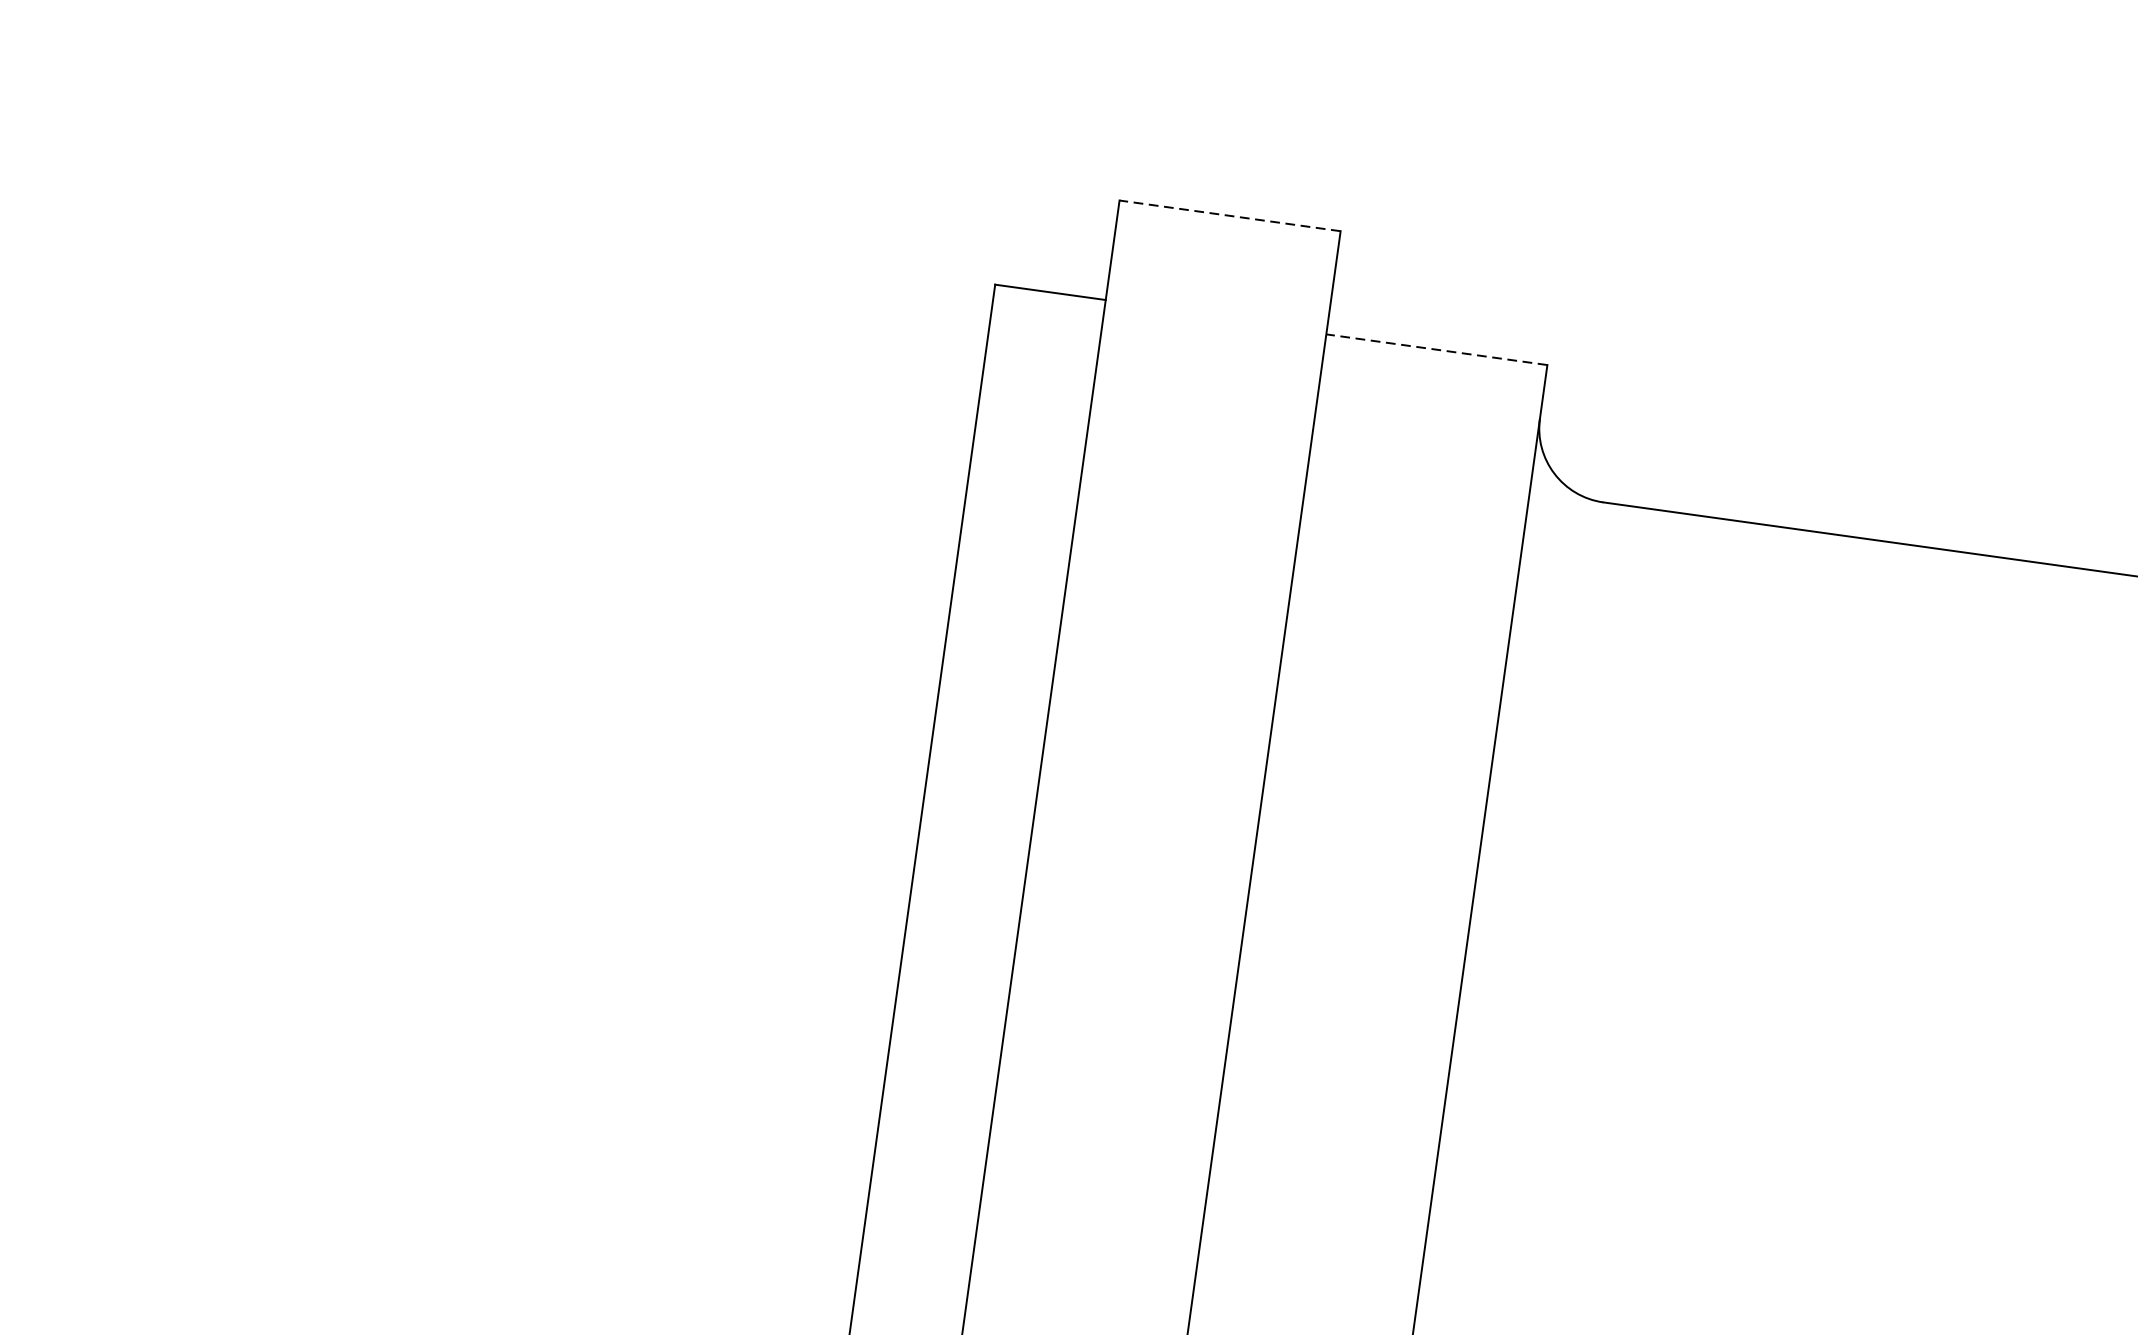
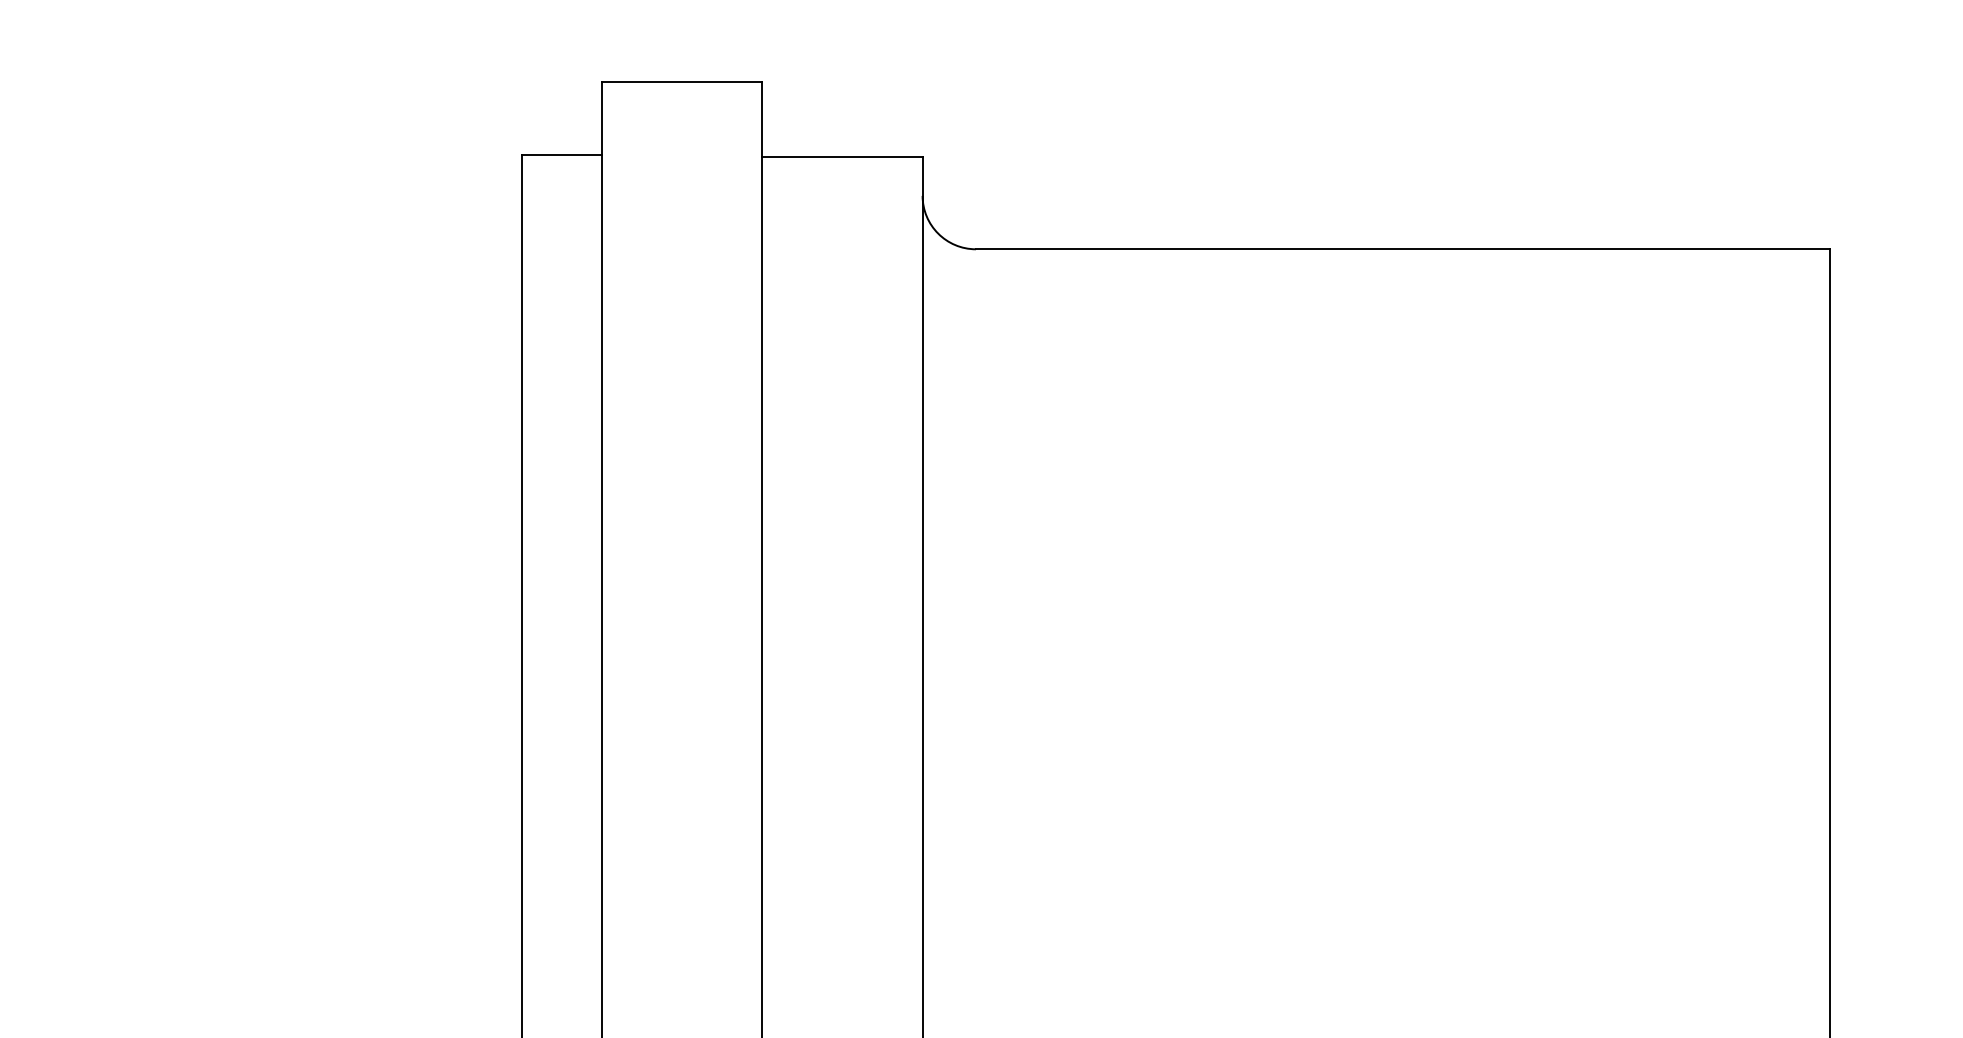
line: (1228, 215) -> (681, 82), dashed -> solid
line: (1436, 350) -> (842, 157), dashed -> solid

